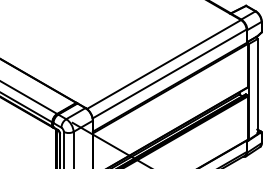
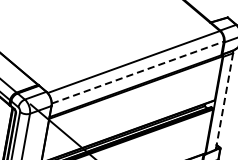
line: (169, 73) -> (137, 72), solid -> dashed
line: (257, 86) -> (224, 101), solid -> dashed

